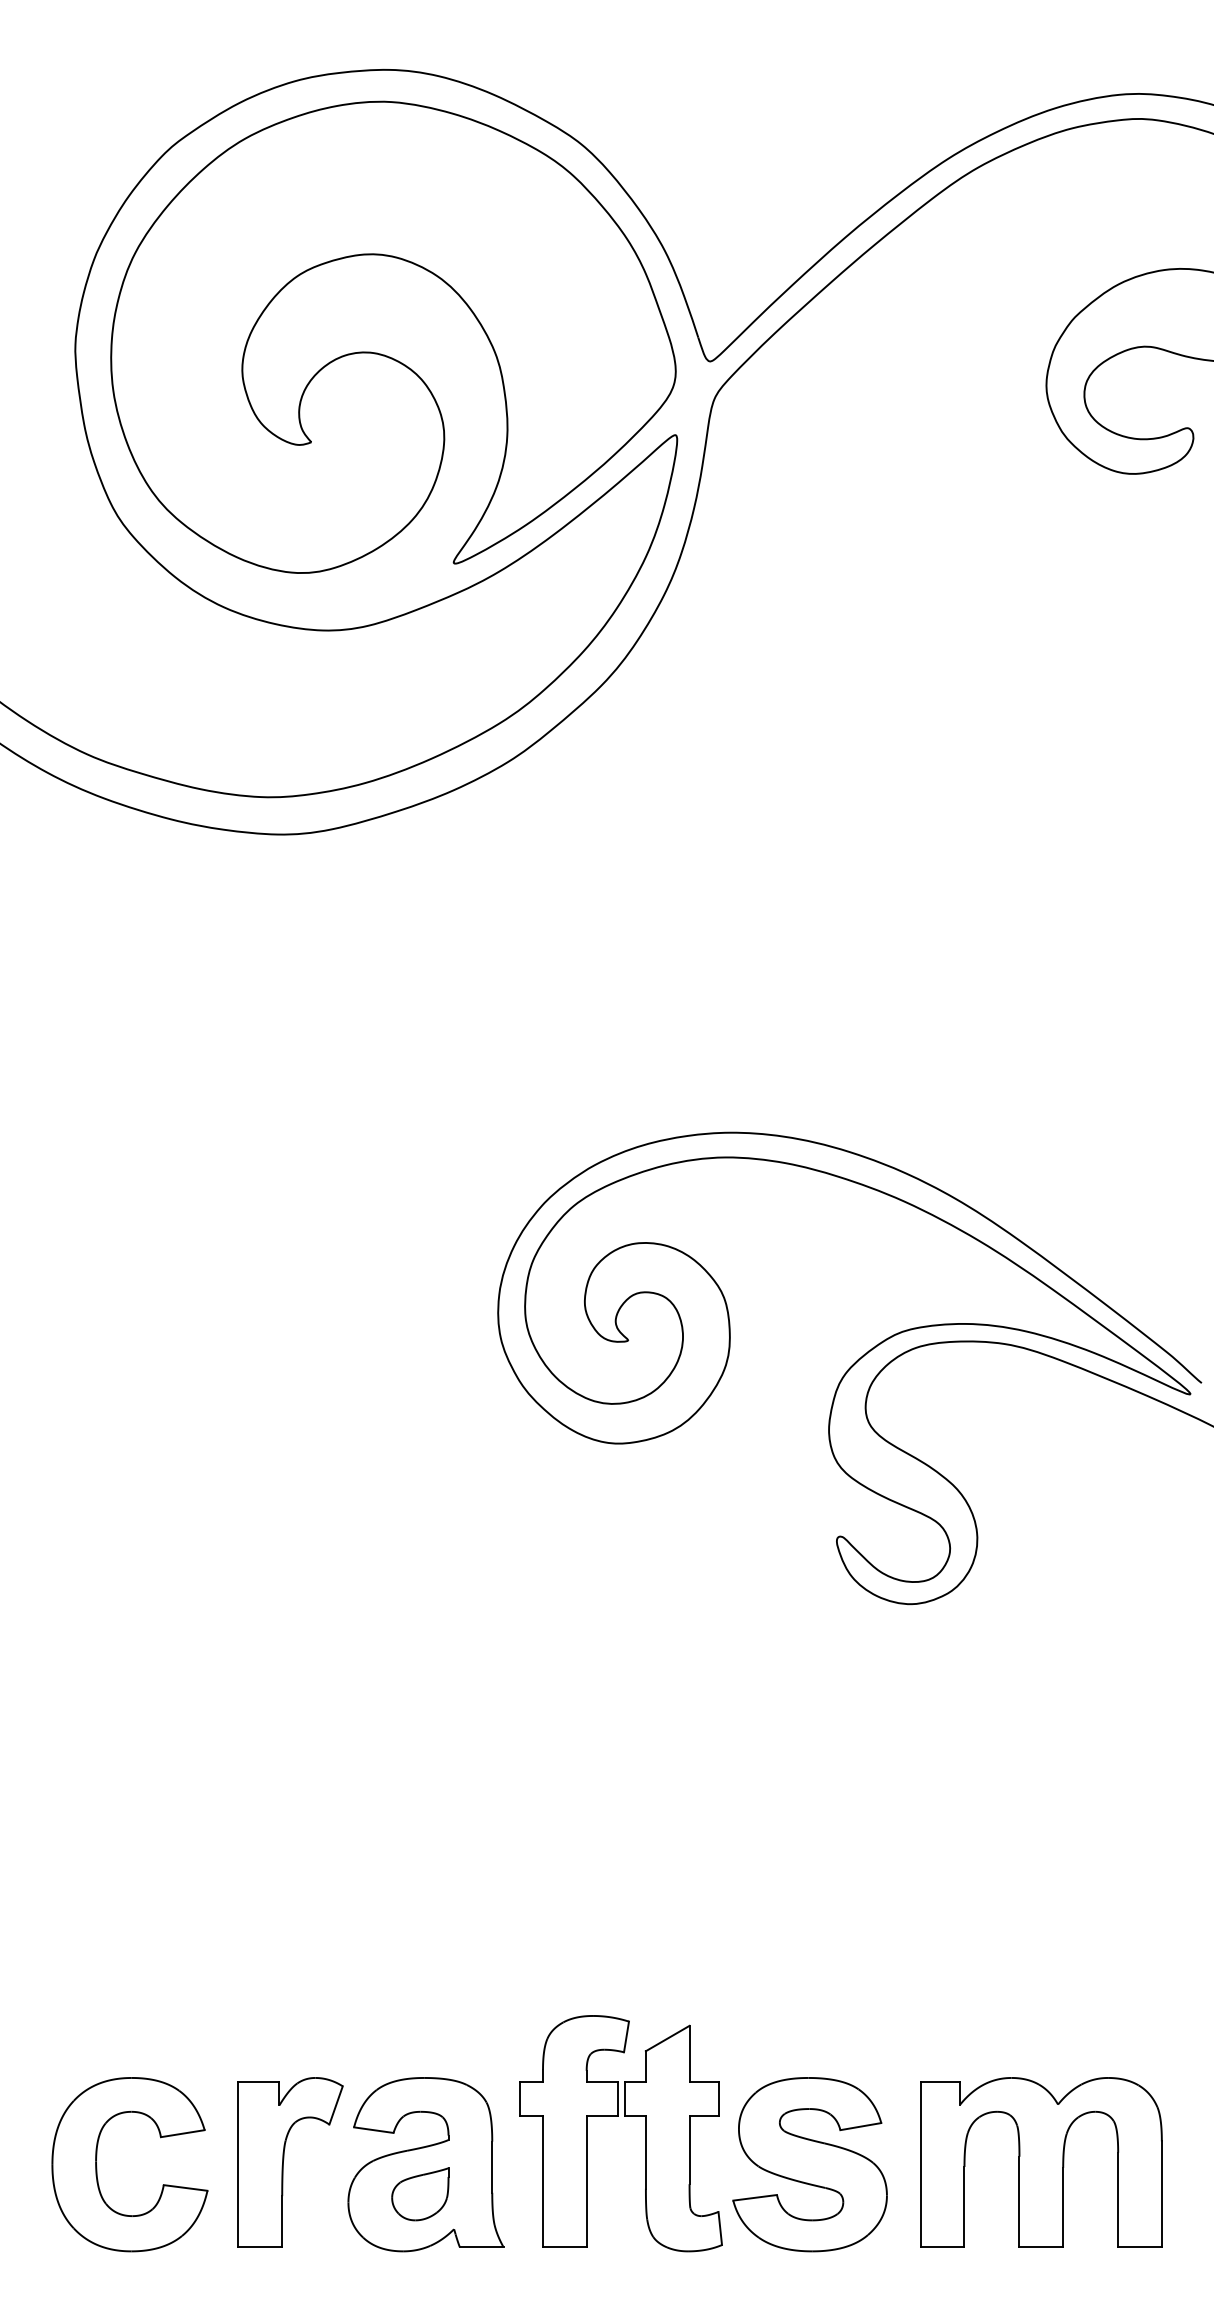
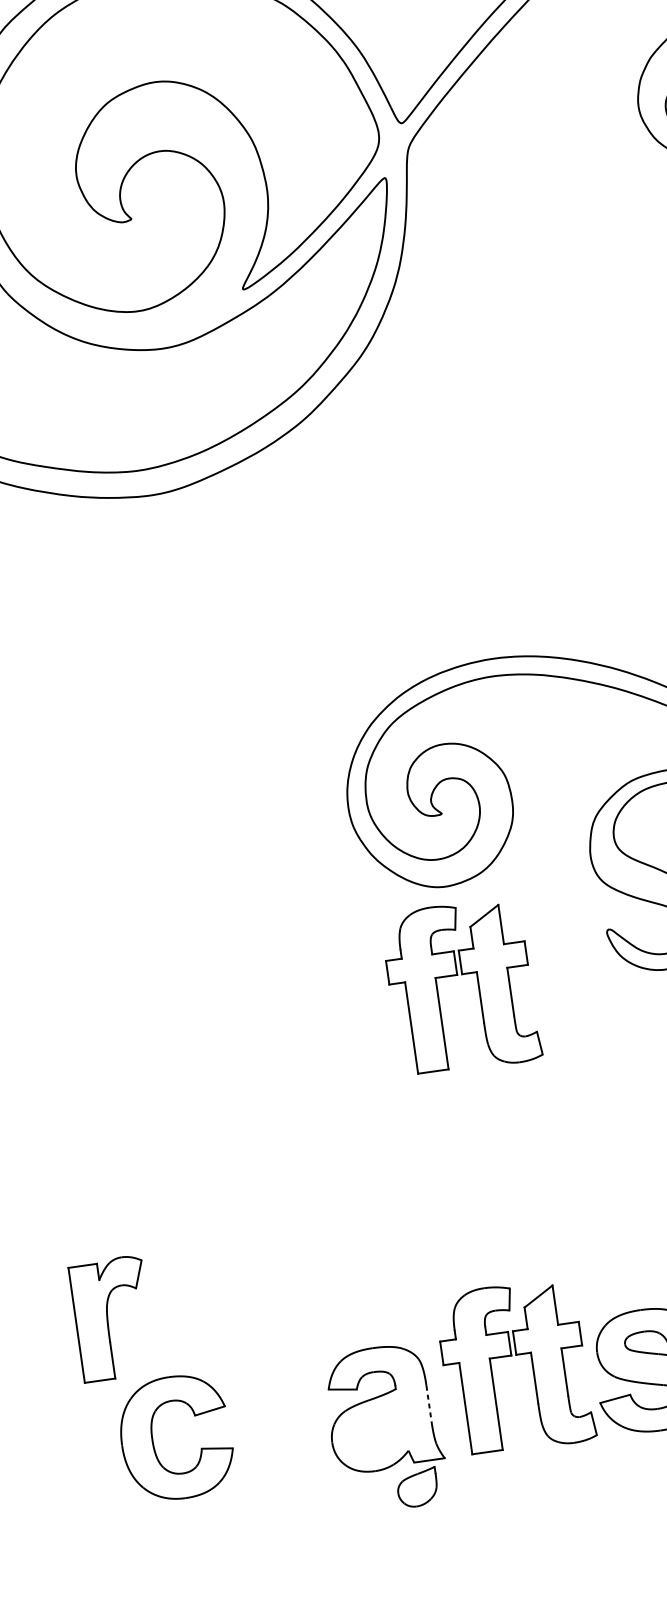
part: (618, 1570) -> (457, 975), added
part: (284, 2159) -> (108, 1317), moved
line: (492, 2167) -> (429, 1403), solid -> dashed
part: (420, 2194) -> (417, 1487), moved

